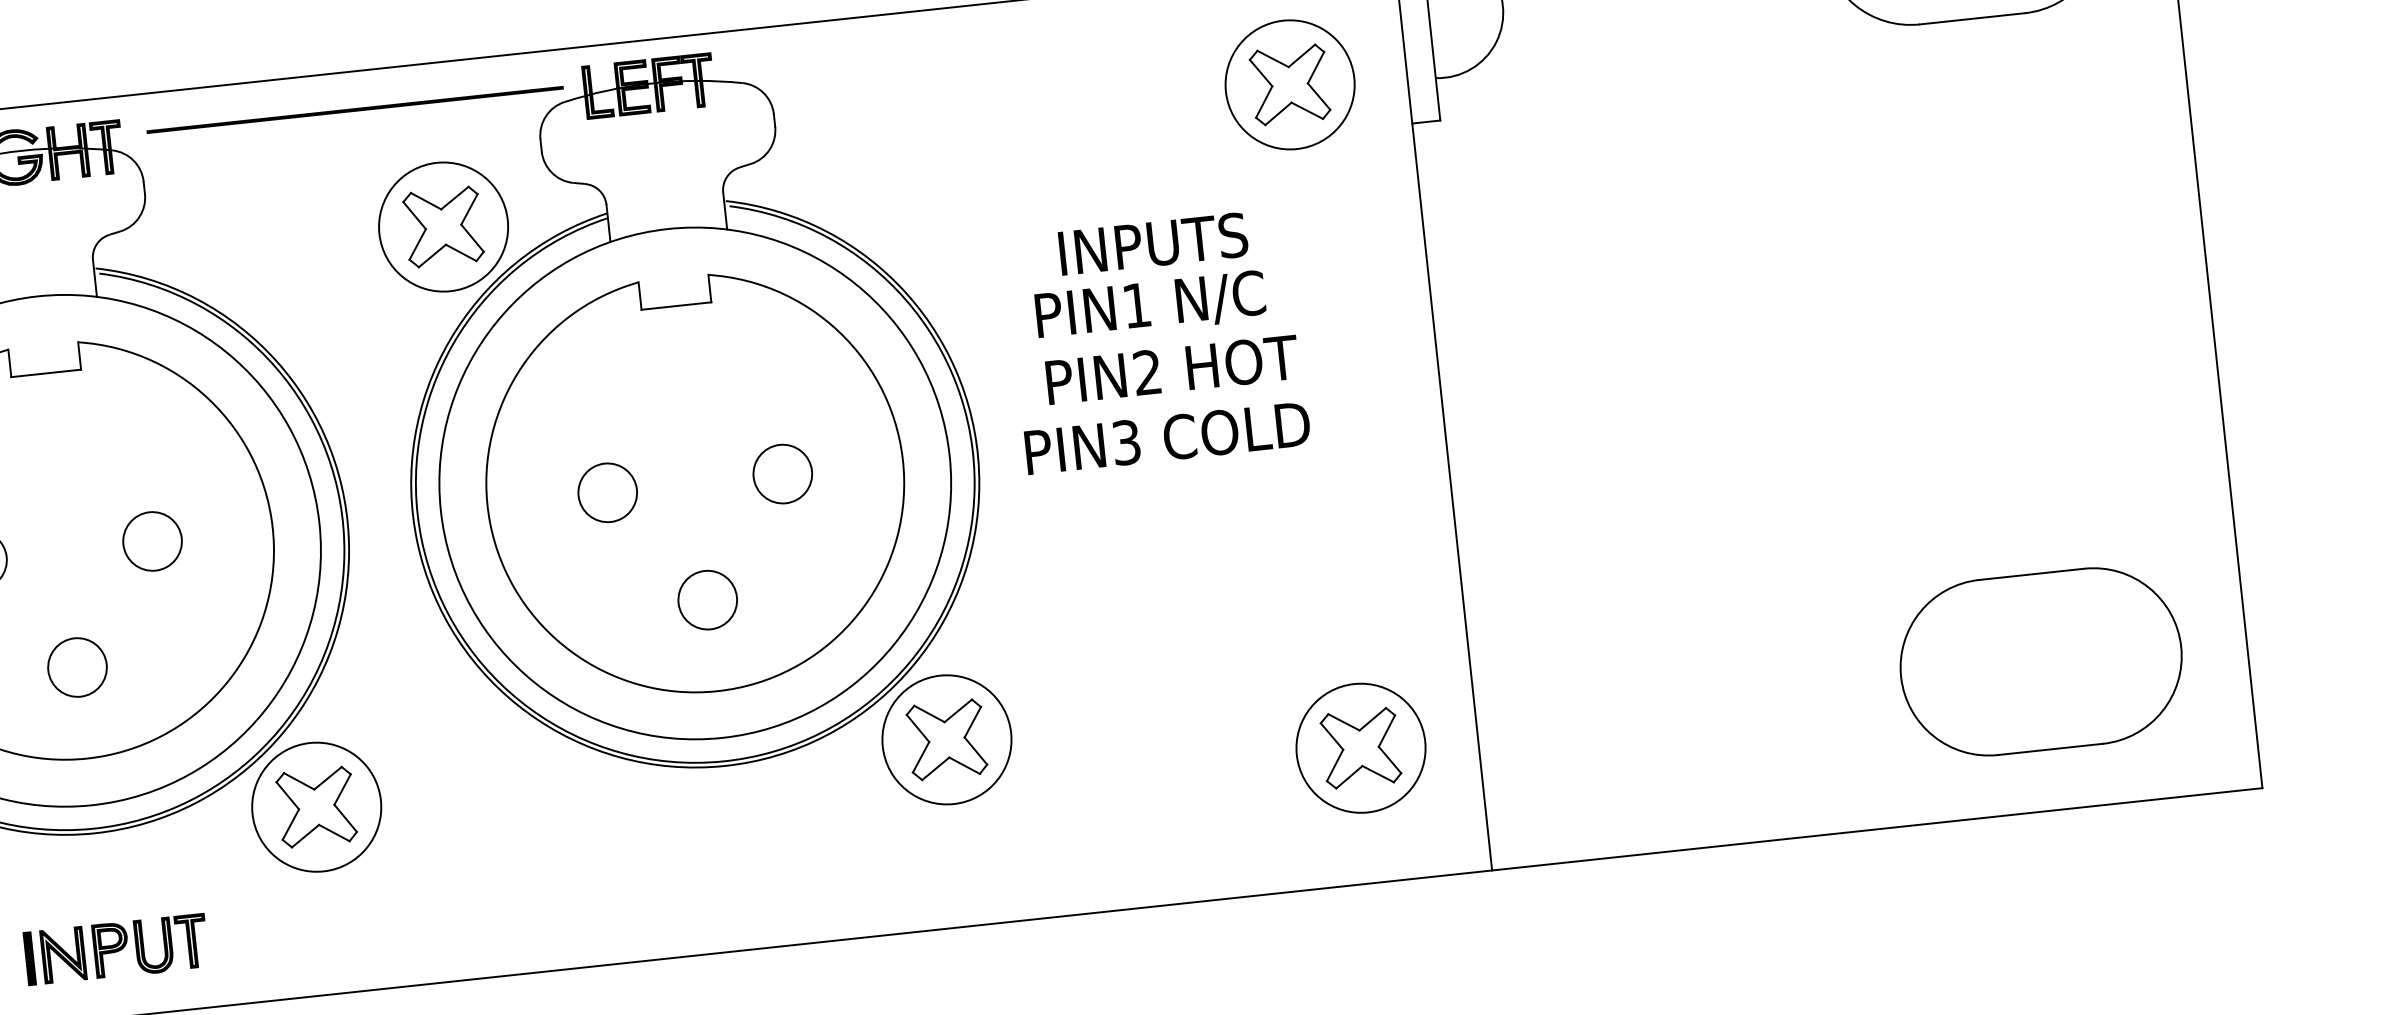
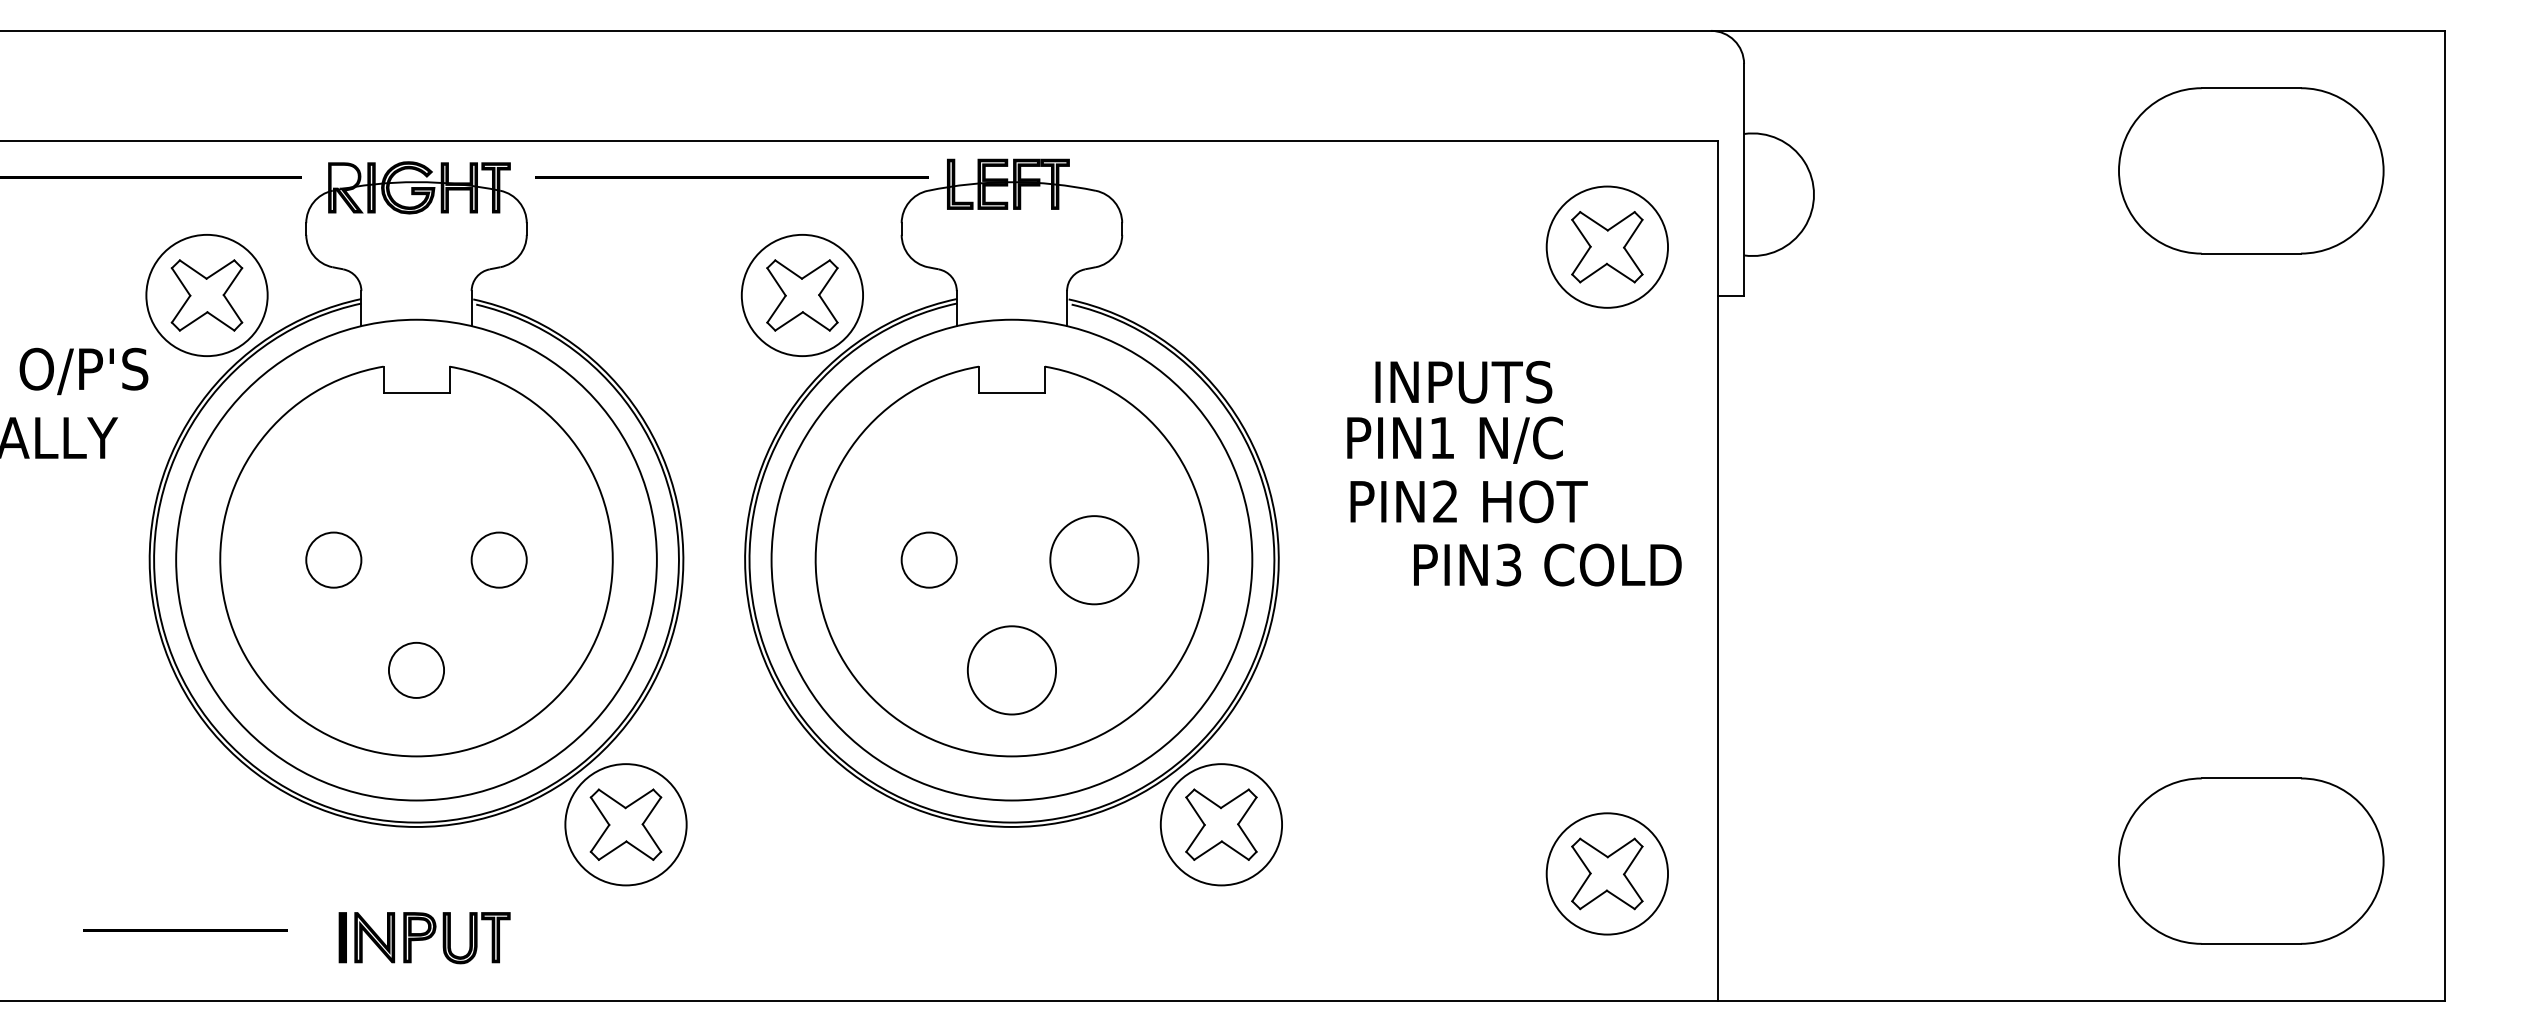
text: (1167, 437) -> (1547, 564), moved
circle: (782, 473) -> (1094, 559), size x1.6
circle: (707, 599) -> (1011, 669), size x1.6

